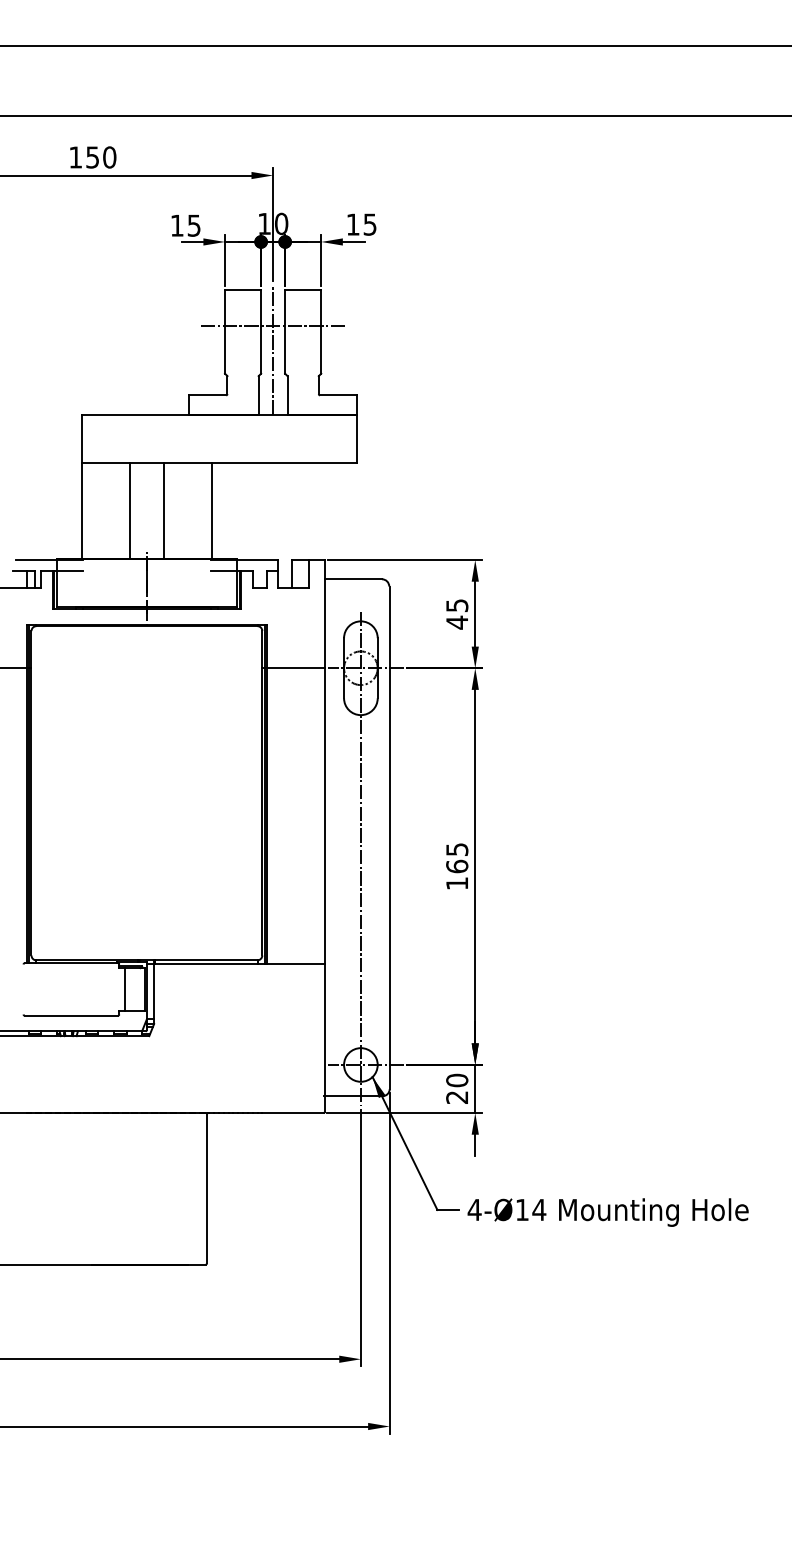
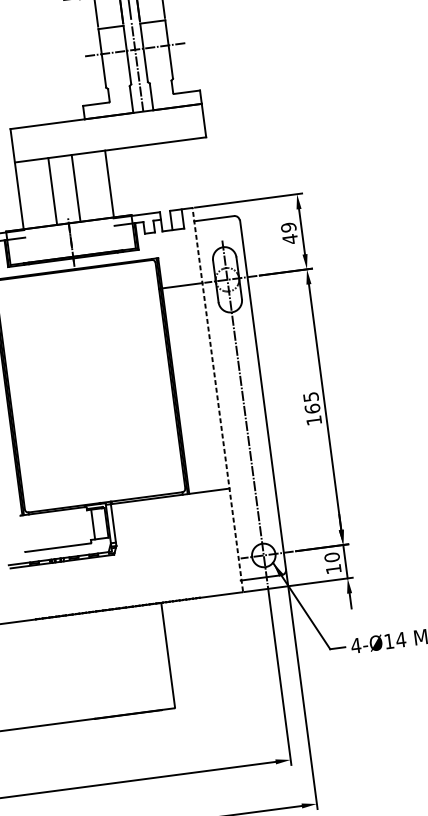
text: (456, 605) -> (288, 227), 45 -> 49
line: (324, 835) -> (217, 399), solid -> dashed
text: (456, 1097) -> (333, 569), 20 -> 10

